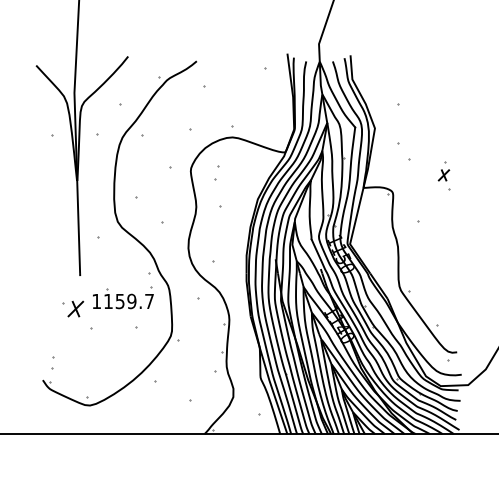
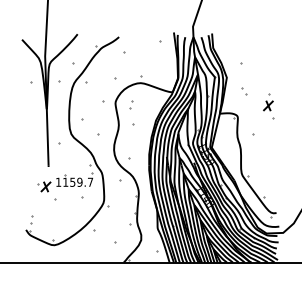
part: (404, 151) -> (244, 91), size x0.62
part: (443, 176) -> (268, 106), size x1.43

